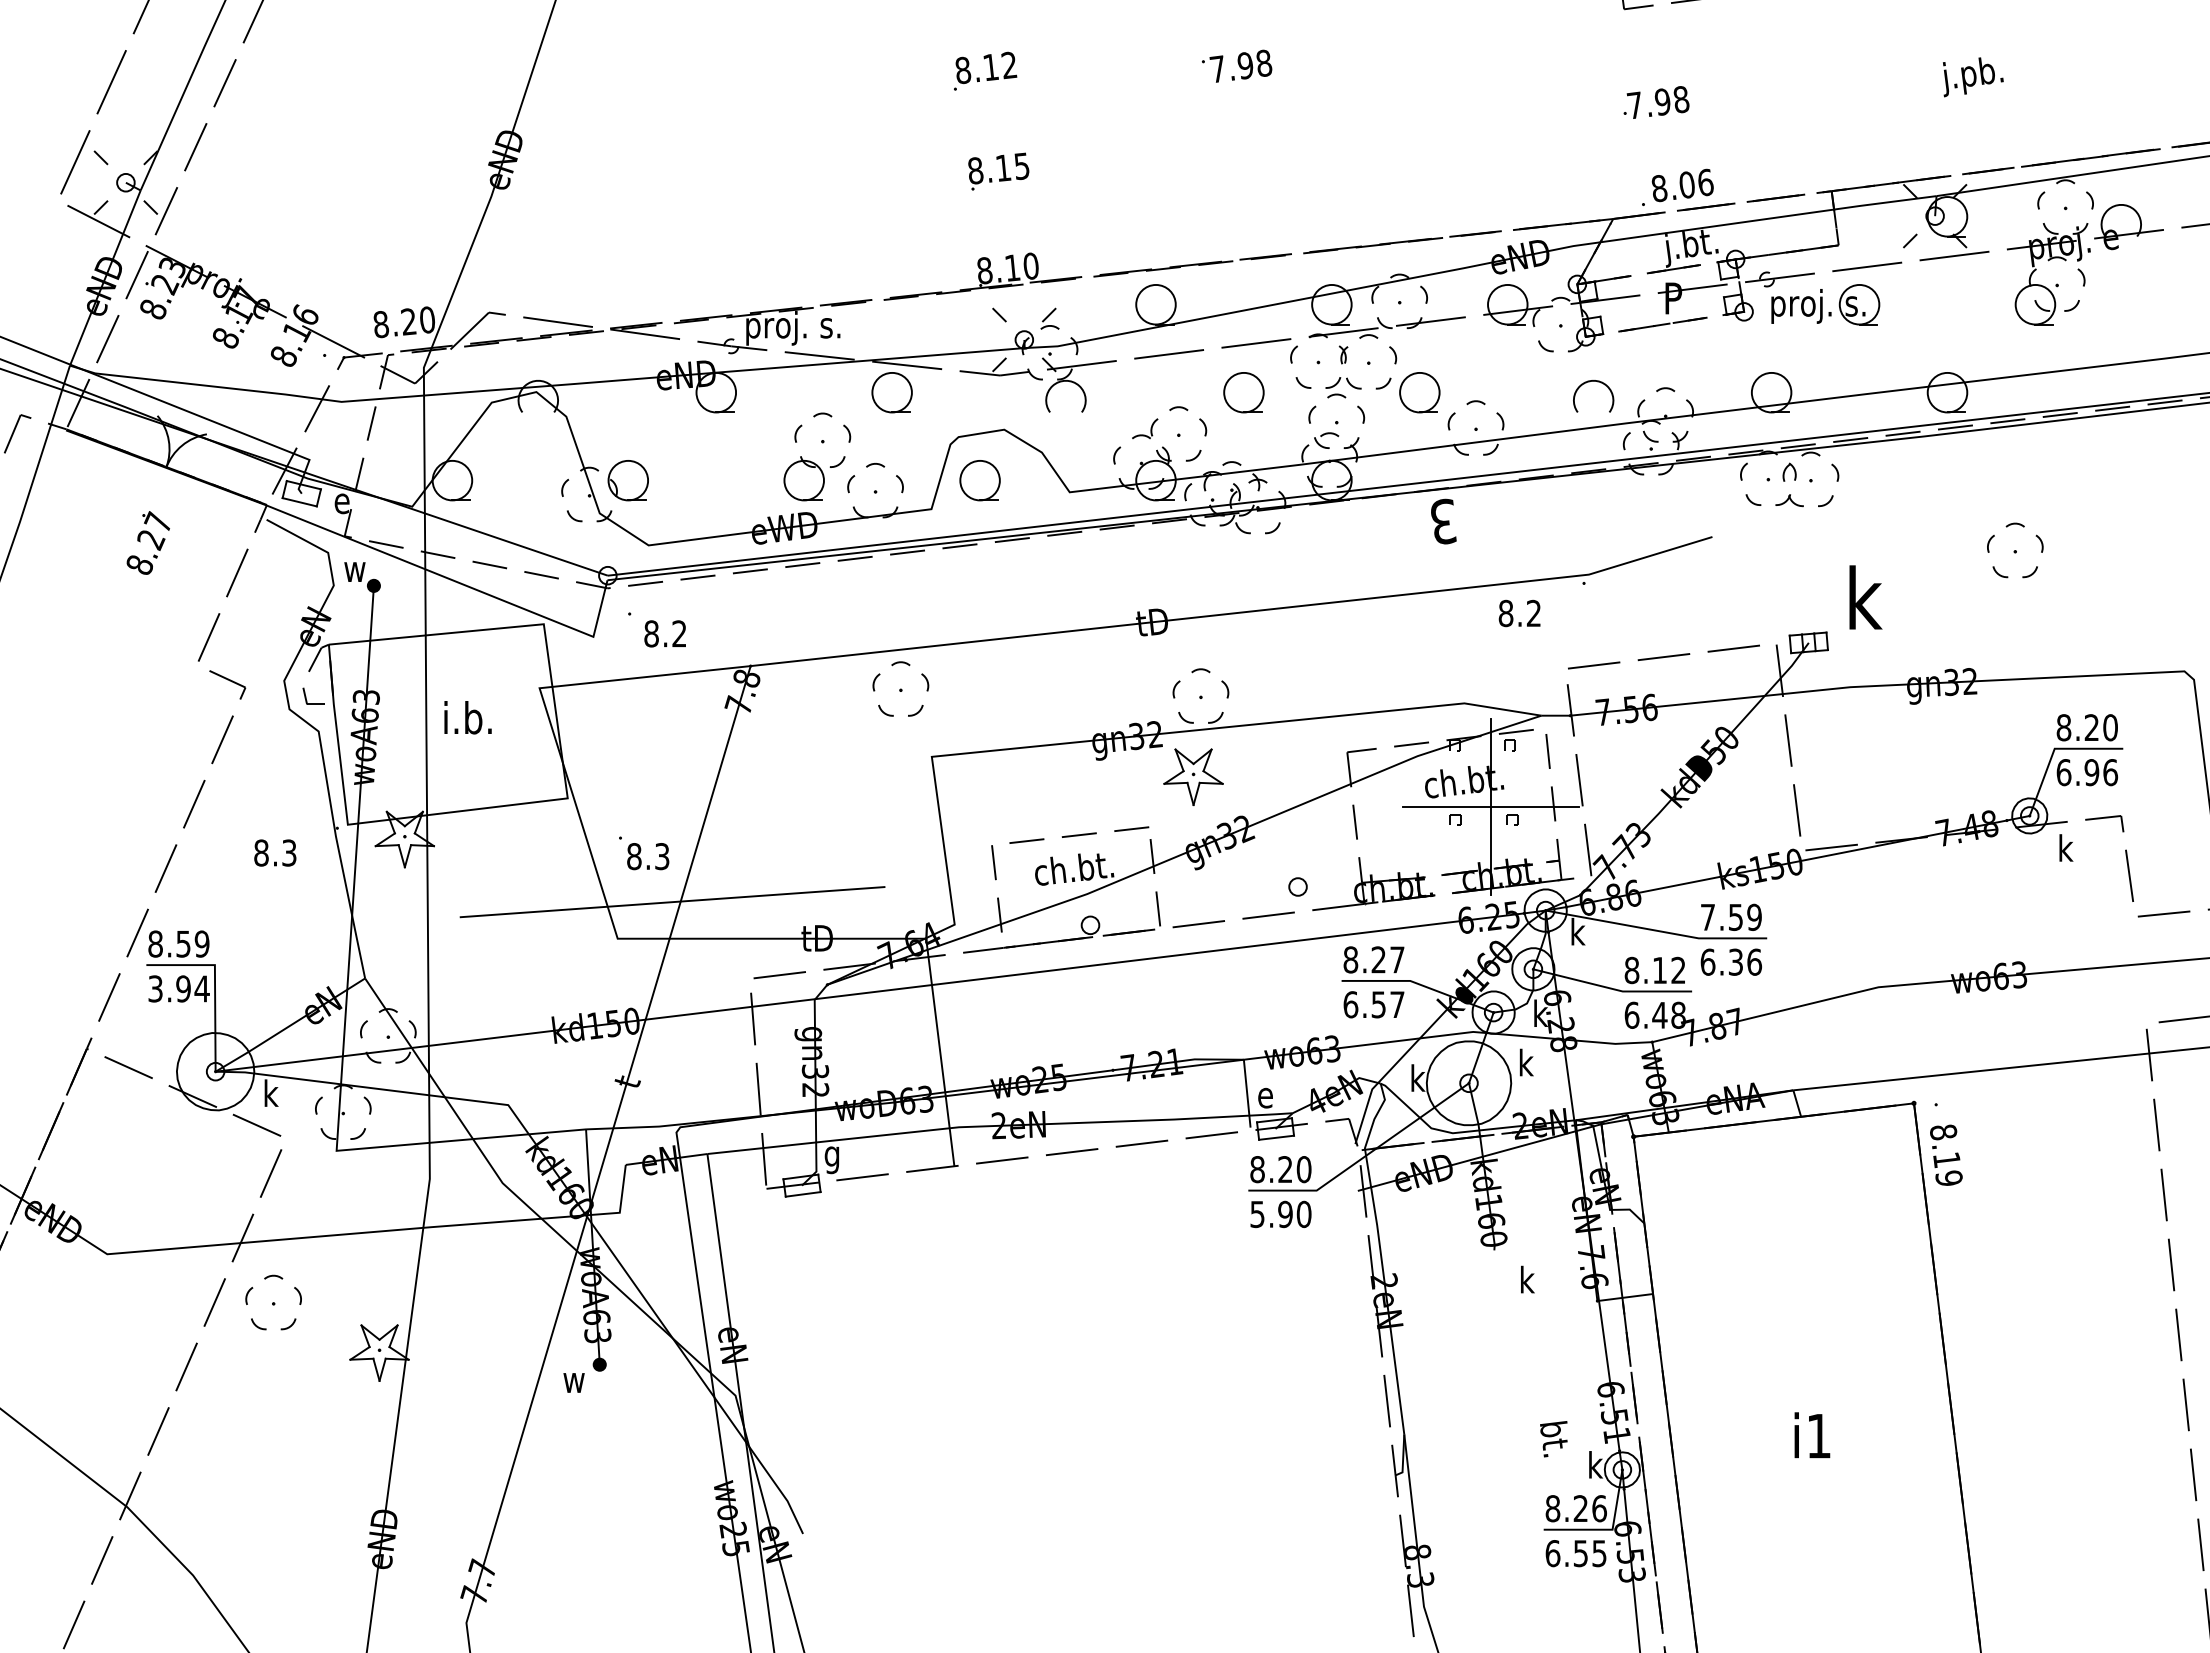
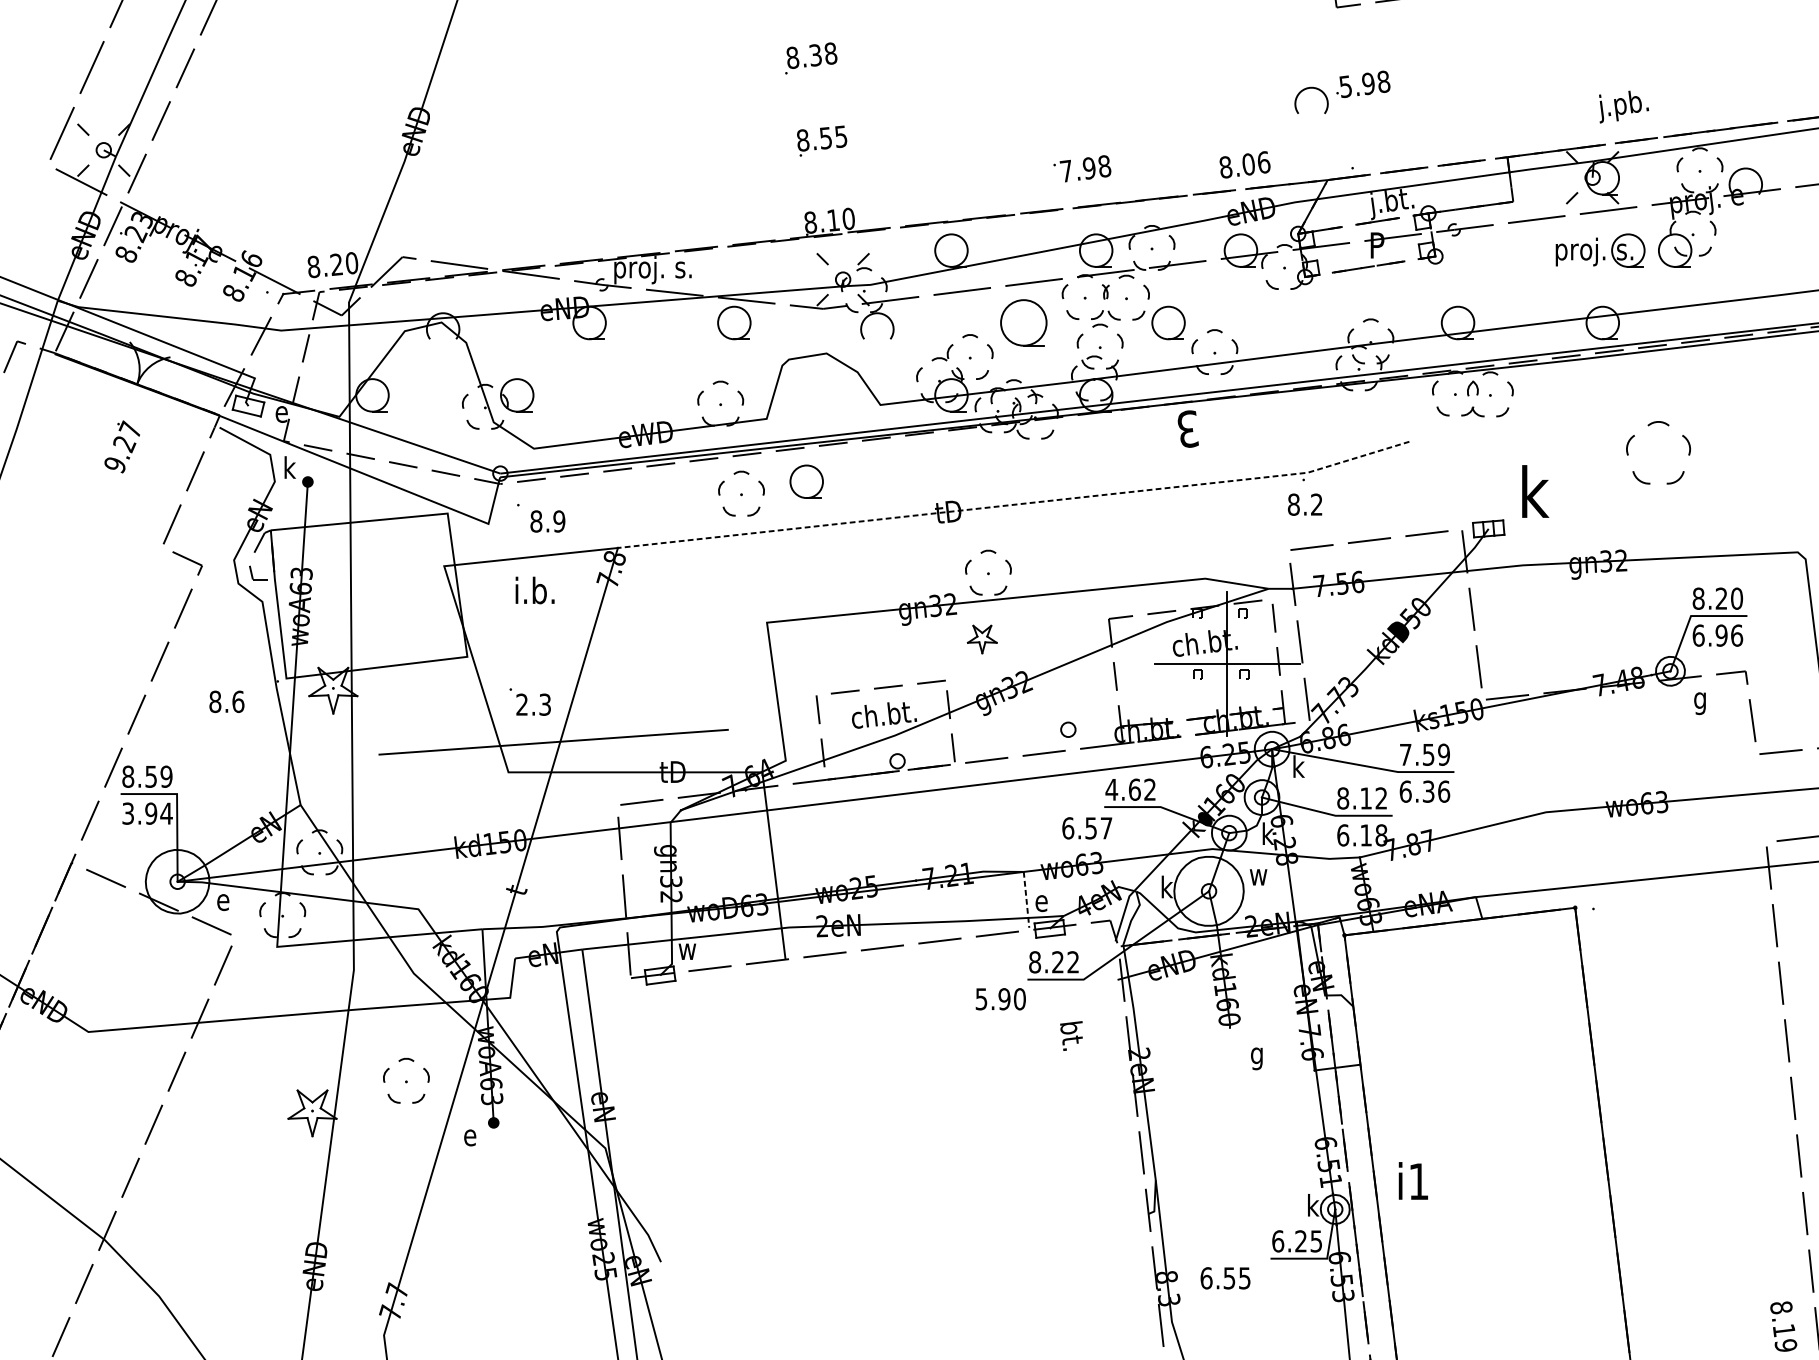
text: (1237, 65) -> (1082, 168), moved
text: (1000, 66) -> (823, 54), 8.12 -> 8.38
text: (1973, 77) -> (1624, 107), moved
text: (1634, 105) -> (1345, 86), 7.98 -> 5.98
text: (1003, 167) -> (825, 137), 8.15 -> 8.55
text: (1682, 185) -> (1244, 164), moved
part: (1825, 304) -> (1600, 250), moved
part: (1589, 382) -> (1308, 89), moved
part: (1243, 392) -> (1023, 322), size x1.4
part: (814, 462) -> (670, 380), removed
part: (979, 480) -> (806, 481), moved
part: (2015, 550) -> (1658, 452), size x1.4
text: (140, 565) -> (115, 465), 8.27 -> 9.27
text: (354, 567) -> (291, 466), w -> k
line: (1234, 613) -> (1016, 504), solid -> dashed
text: (1519, 613) -> (1304, 504), moved
text: (679, 633) -> (559, 521), 8.2 -> 8.9
part: (900, 688) -> (741, 493), moved
text: (467, 717) -> (534, 590), moved
part: (1193, 777) -> (982, 639), size x0.6
text: (2065, 851) -> (1699, 700), k -> g
text: (289, 852) -> (238, 701), 8.3 -> 8.6
text: (634, 856) -> (522, 704), 8.3 -> 2.3
text: (1373, 959) -> (1130, 789), 8.27 -> 4.62
text: (1373, 1004) -> (1086, 828), moved
text: (1659, 1015) -> (1365, 835), 6.48 -> 6.18
text: (1528, 1062) -> (1257, 874), k -> w
text: (270, 1093) -> (222, 899), k -> e
line: (1247, 1094) -> (1026, 900), solid -> dashed
text: (1946, 1154) -> (1783, 1325), moved
text: (834, 1160) -> (686, 954), g -> w
text: (1303, 1169) -> (1072, 962), 8.20 -> 8.22
text: (1280, 1214) -> (1000, 999), moved
text: (1527, 1282) -> (1257, 1055), k -> g
part: (273, 1302) -> (406, 1080), moved
text: (573, 1382) -> (472, 1137), w -> e
text: (1812, 1435) -> (1413, 1181), moved
text: (1553, 1439) -> (1071, 1036), moved
text: (1575, 1508) -> (1296, 1241), 8.26 -> 6.25
text: (1575, 1553) -> (1225, 1278), moved

